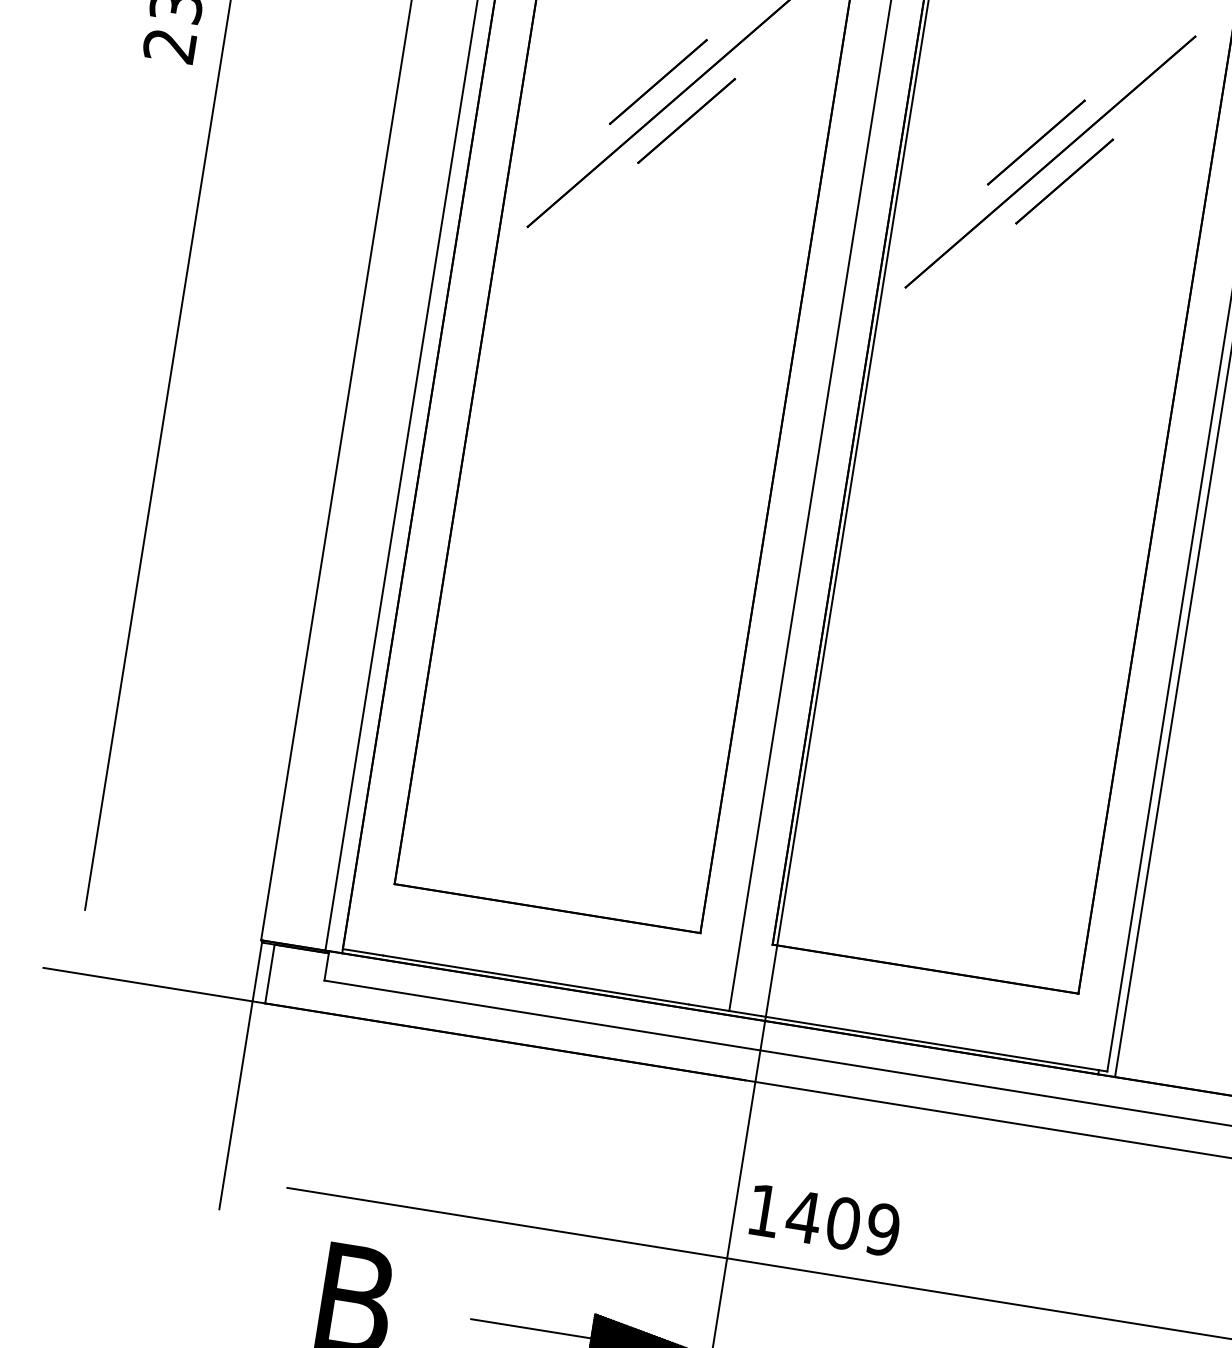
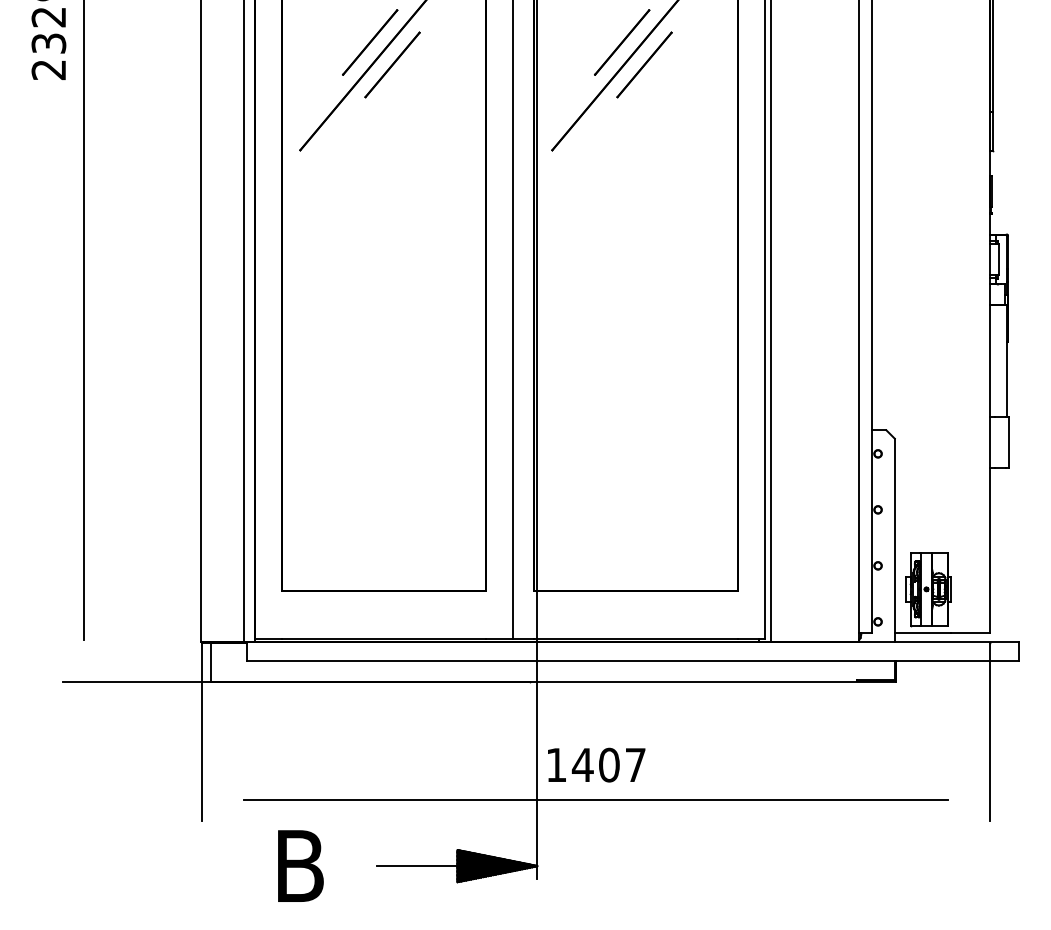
text: (882, 1228) -> (635, 764), 1409 -> 1407

